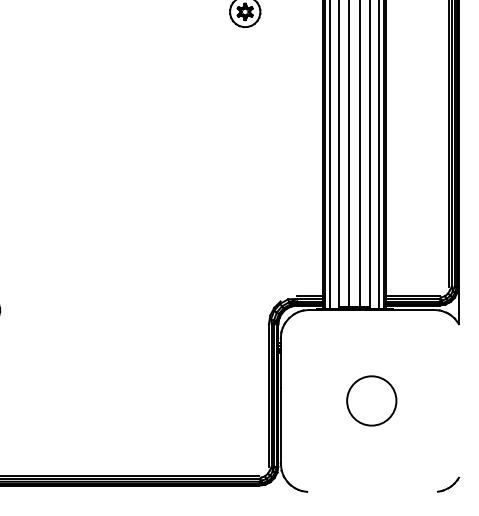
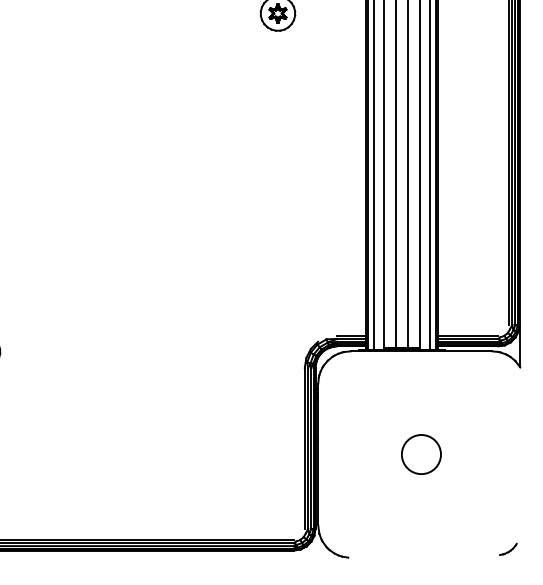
circle: (371, 400) -> (421, 454), size x0.7
part: (448, 484) -> (508, 549), size x0.7

